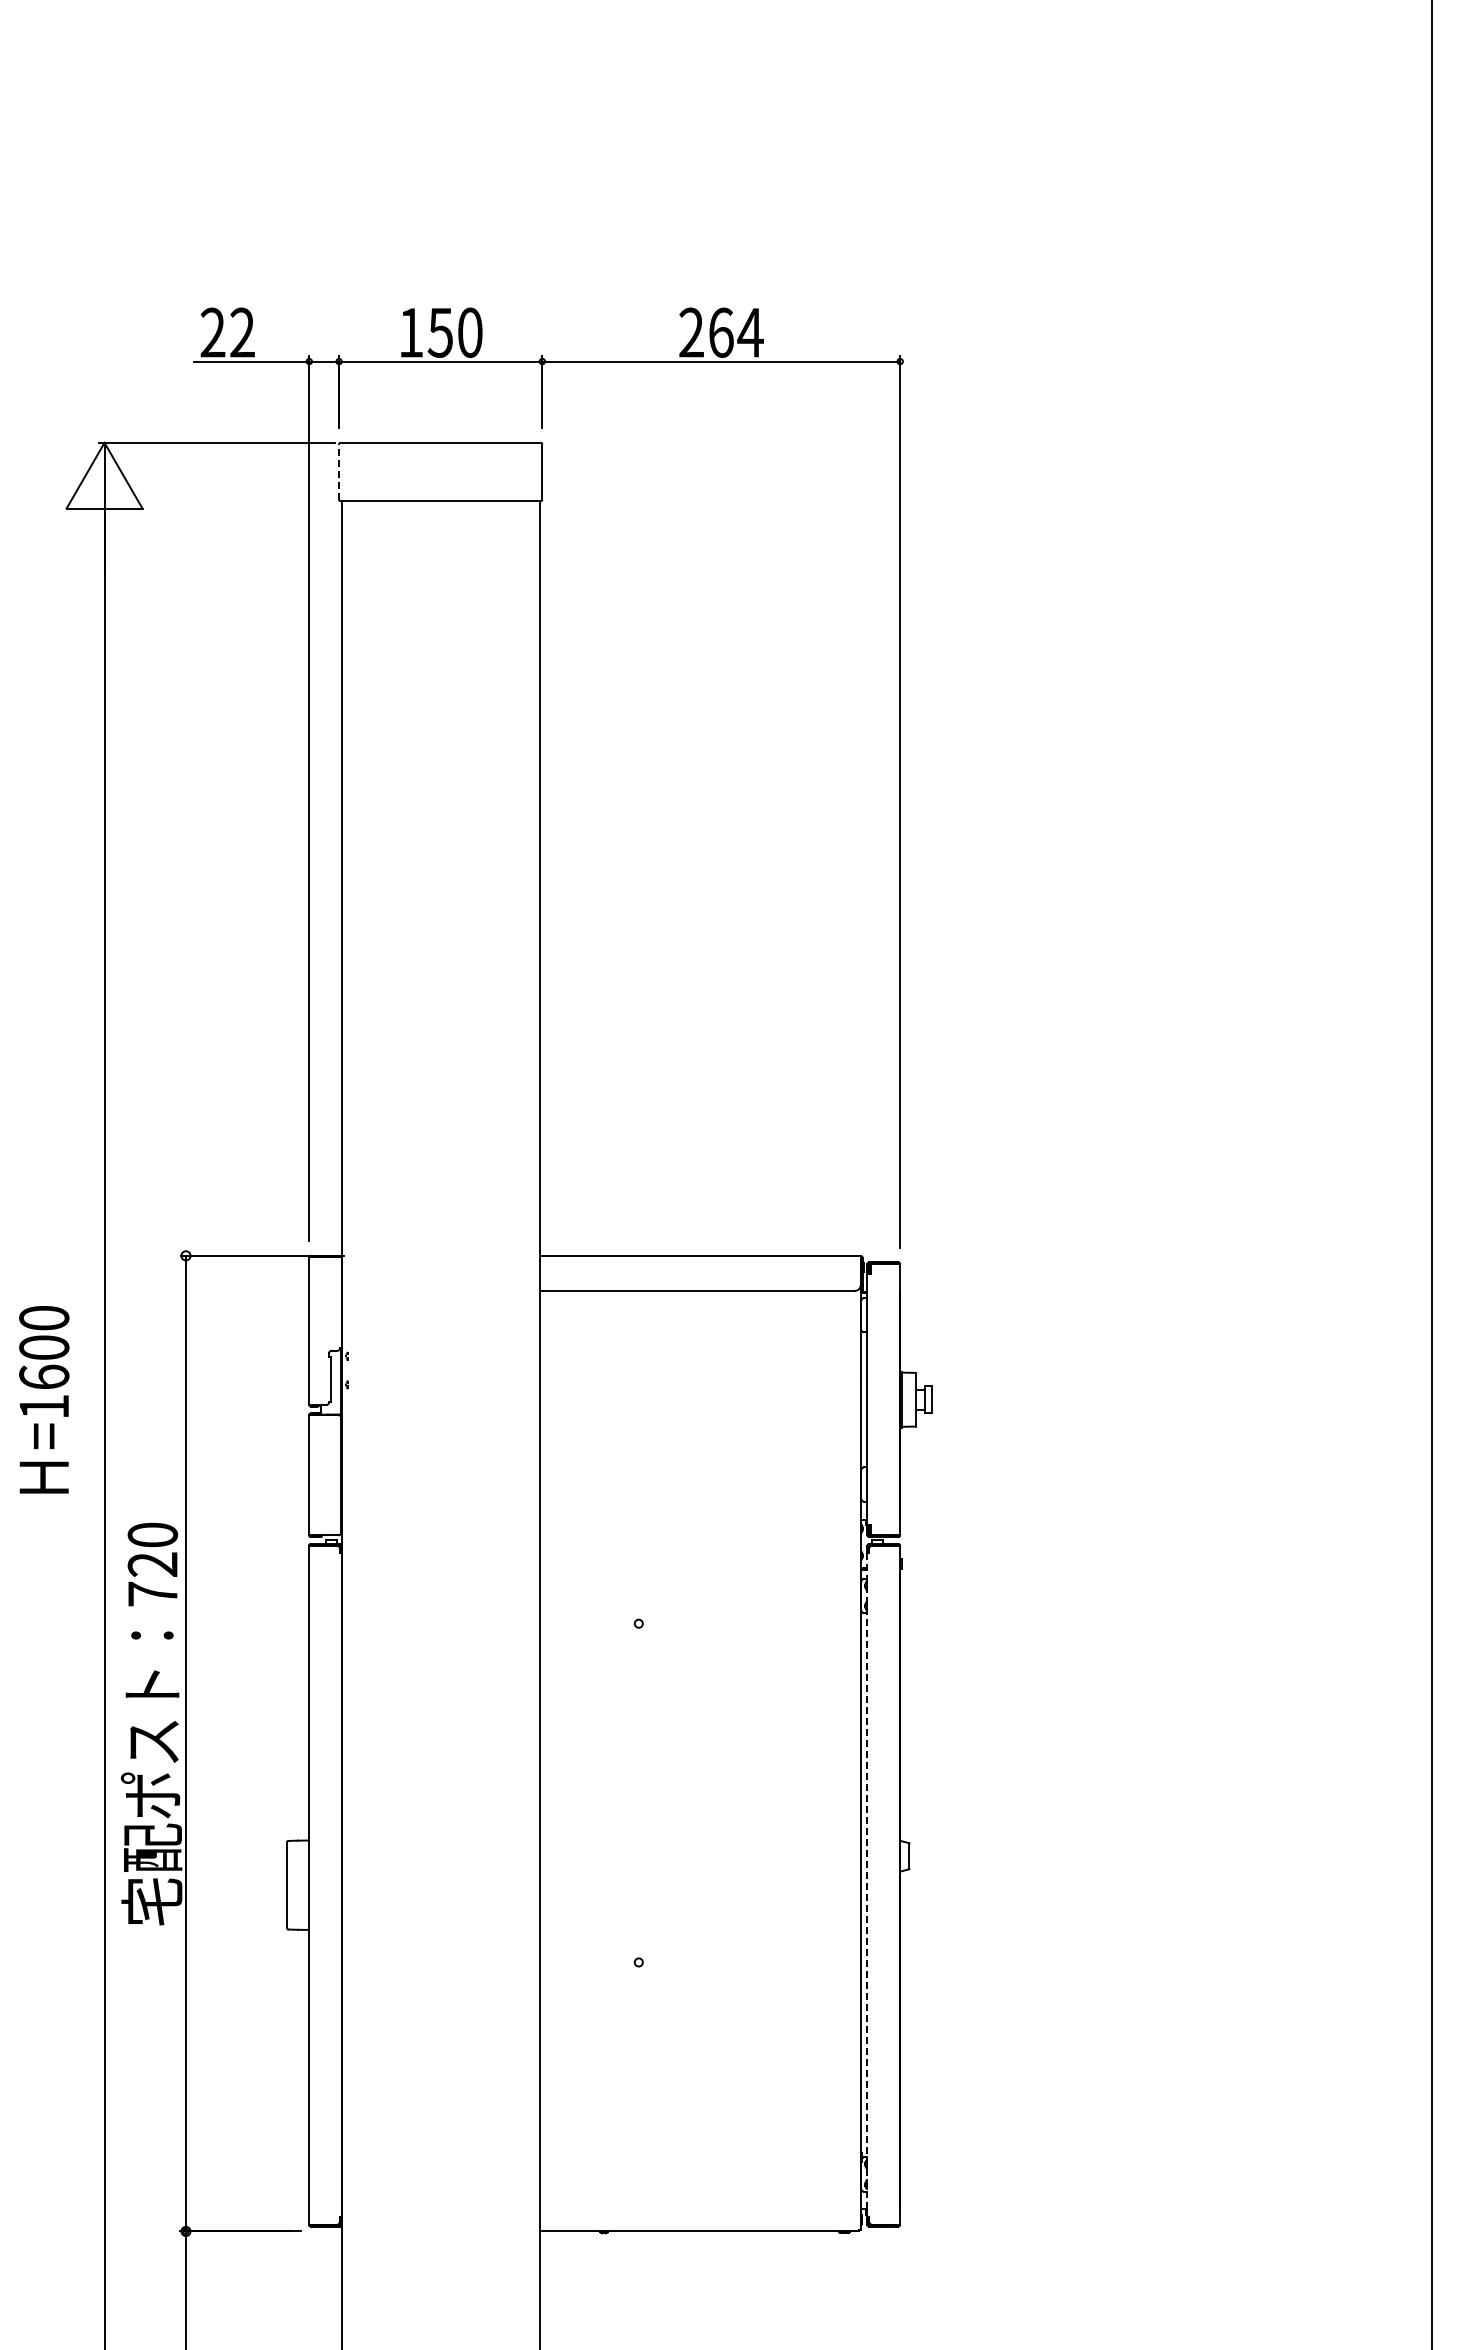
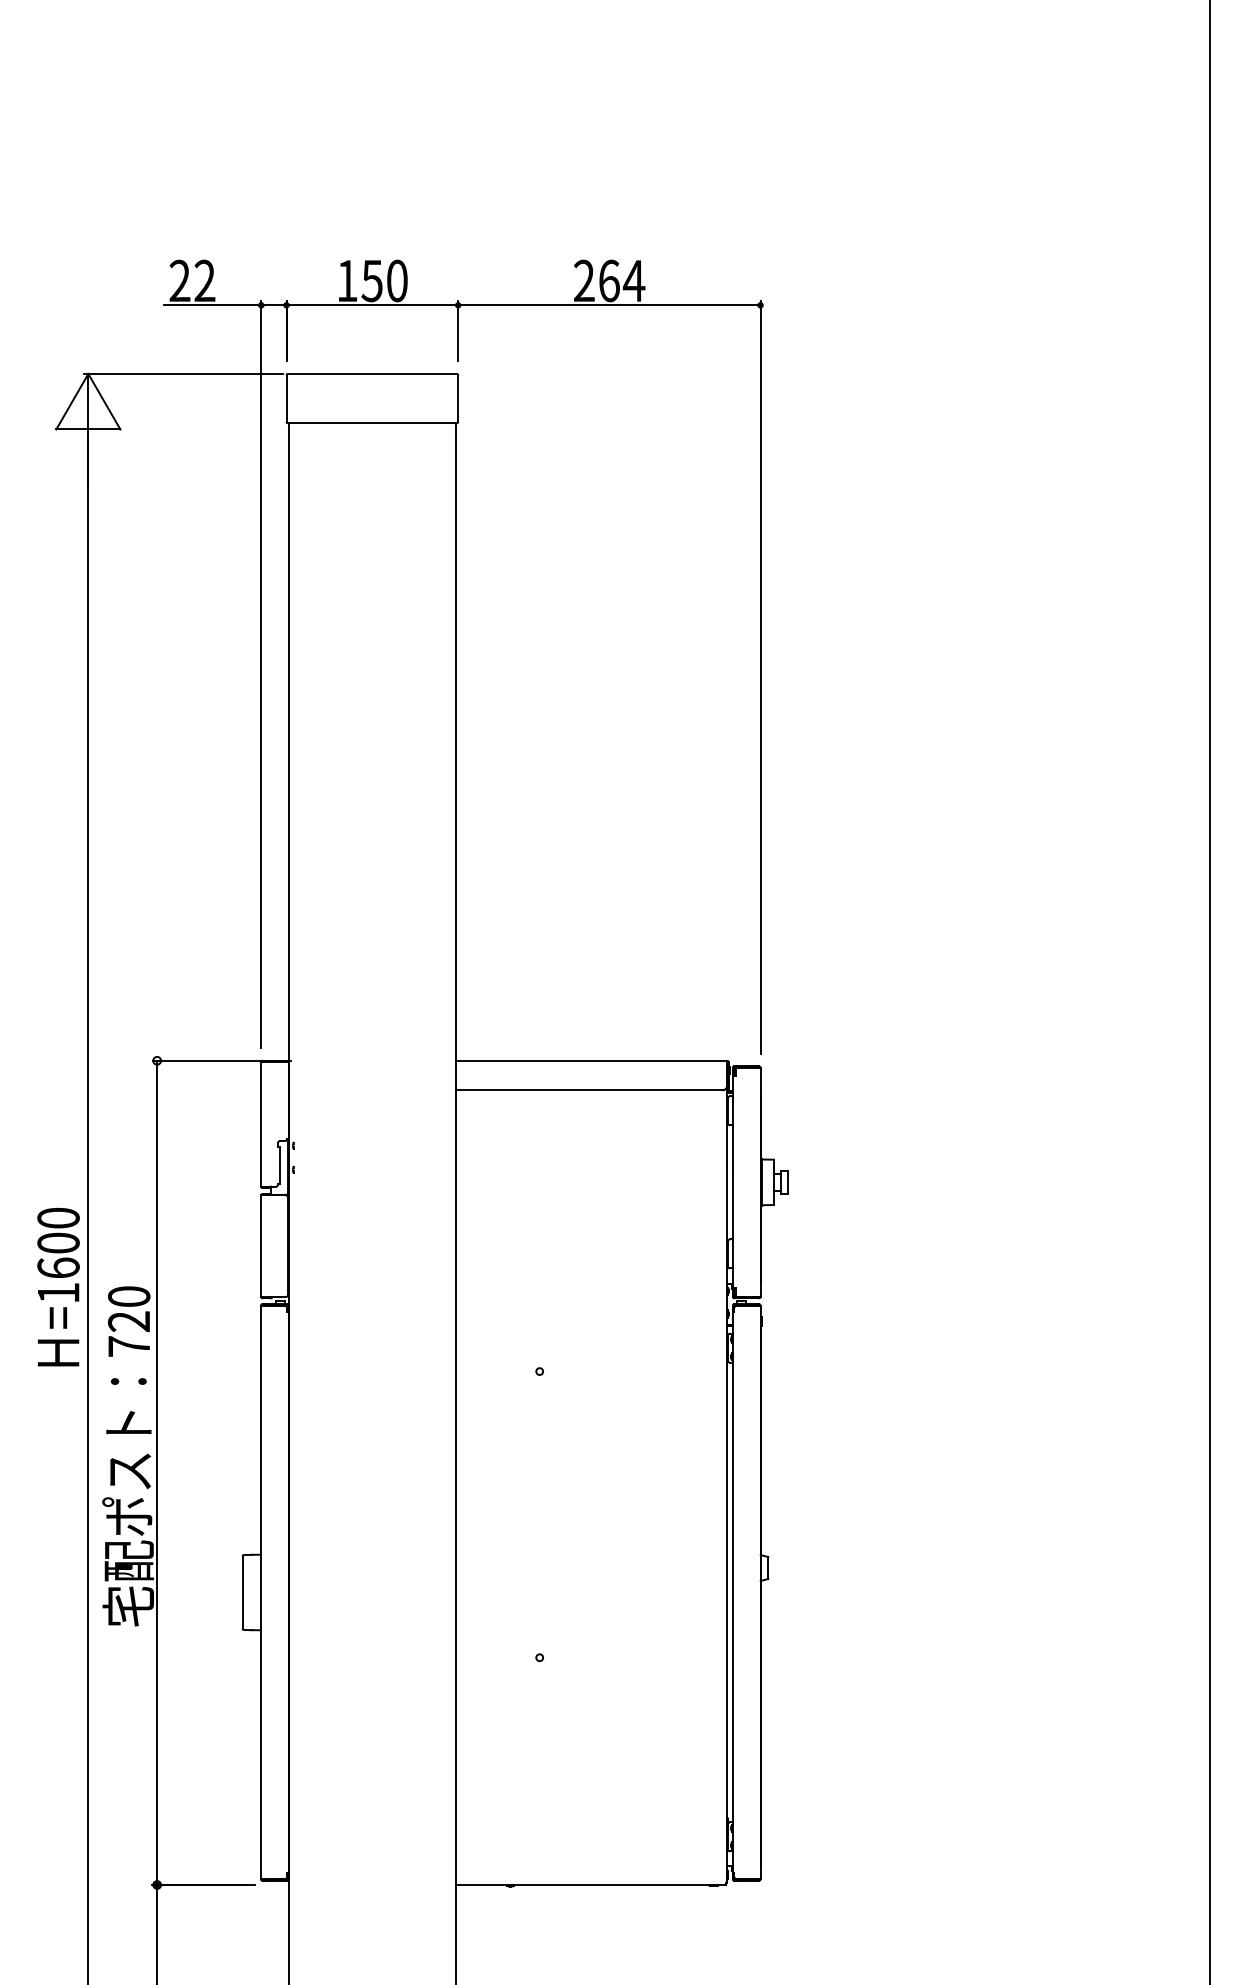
line: (339, 471) -> (286, 398), dashed -> solid
text: (44, 1399) -> (58, 1286), moved
line: (867, 1885) -> (732, 1592), dashed -> solid

